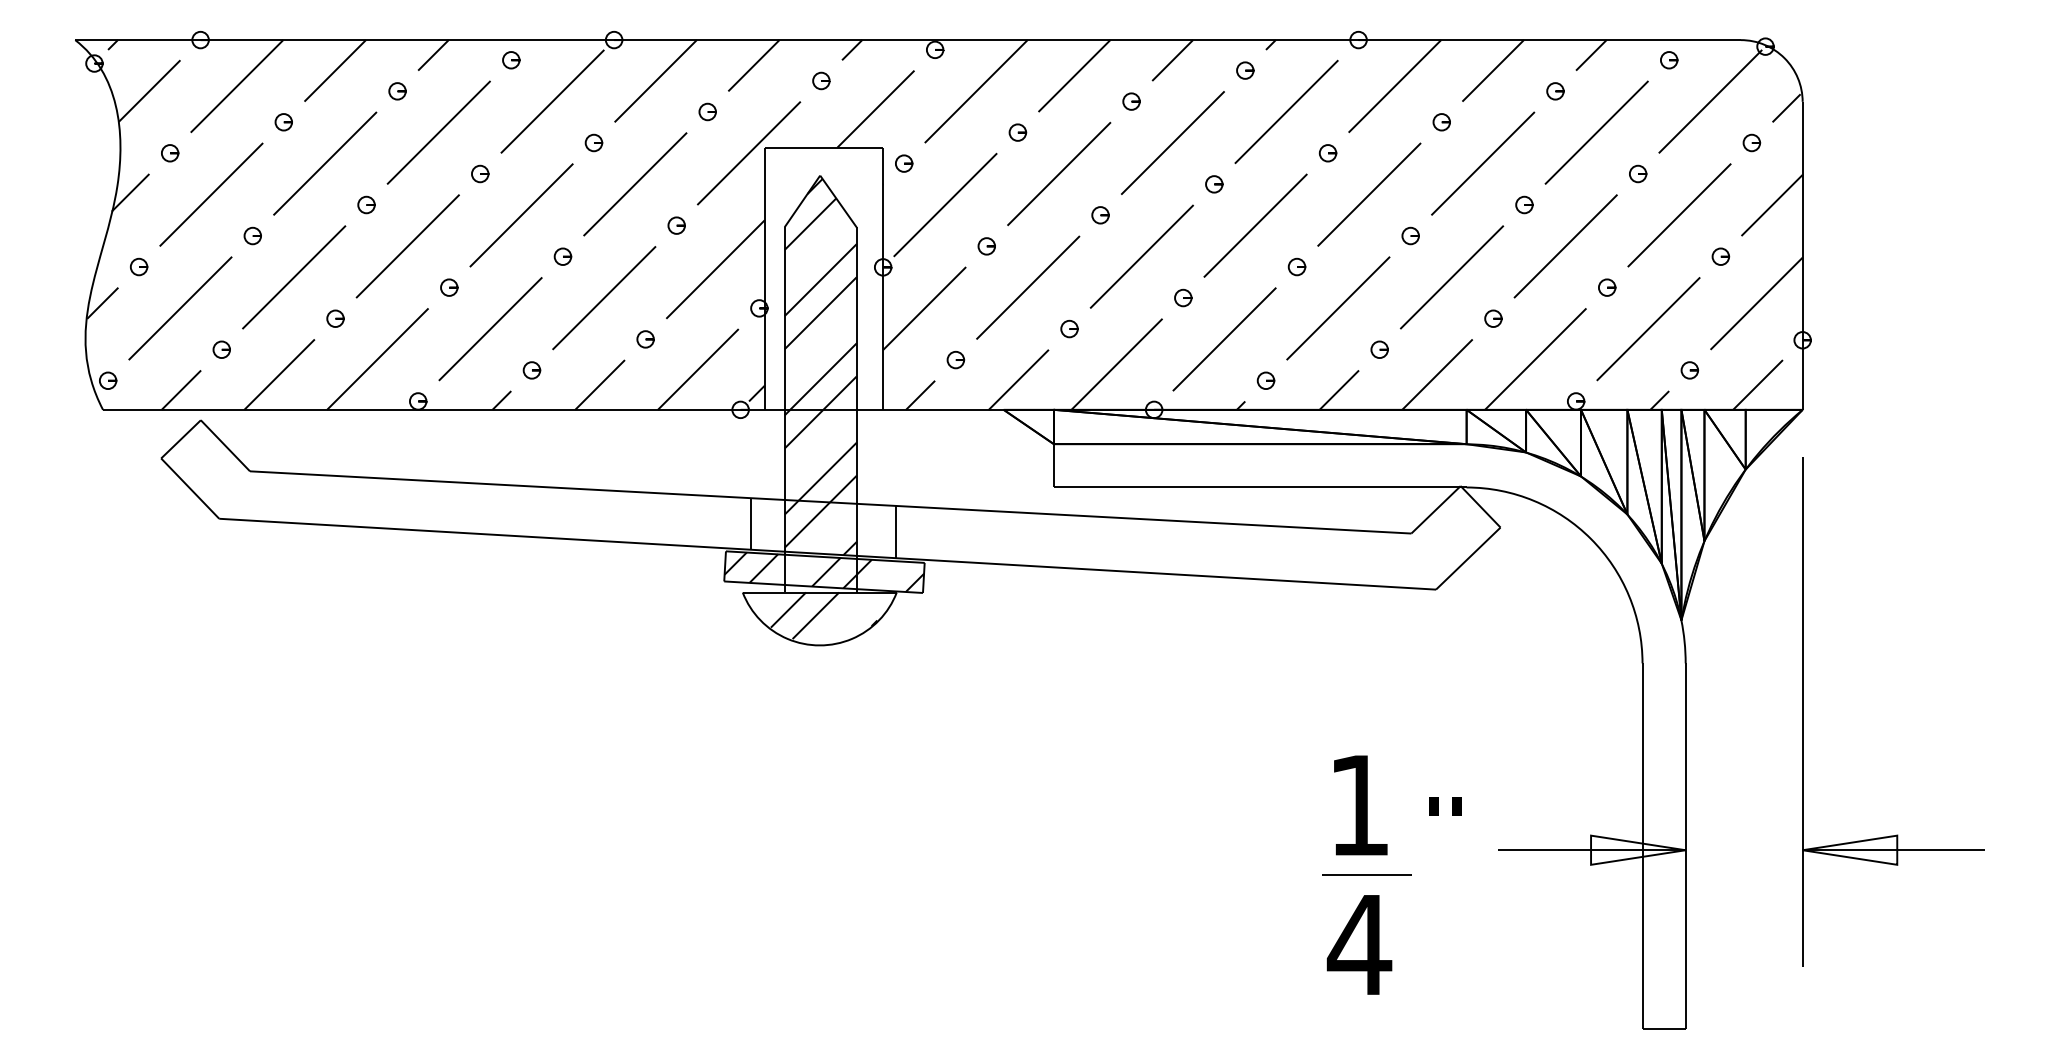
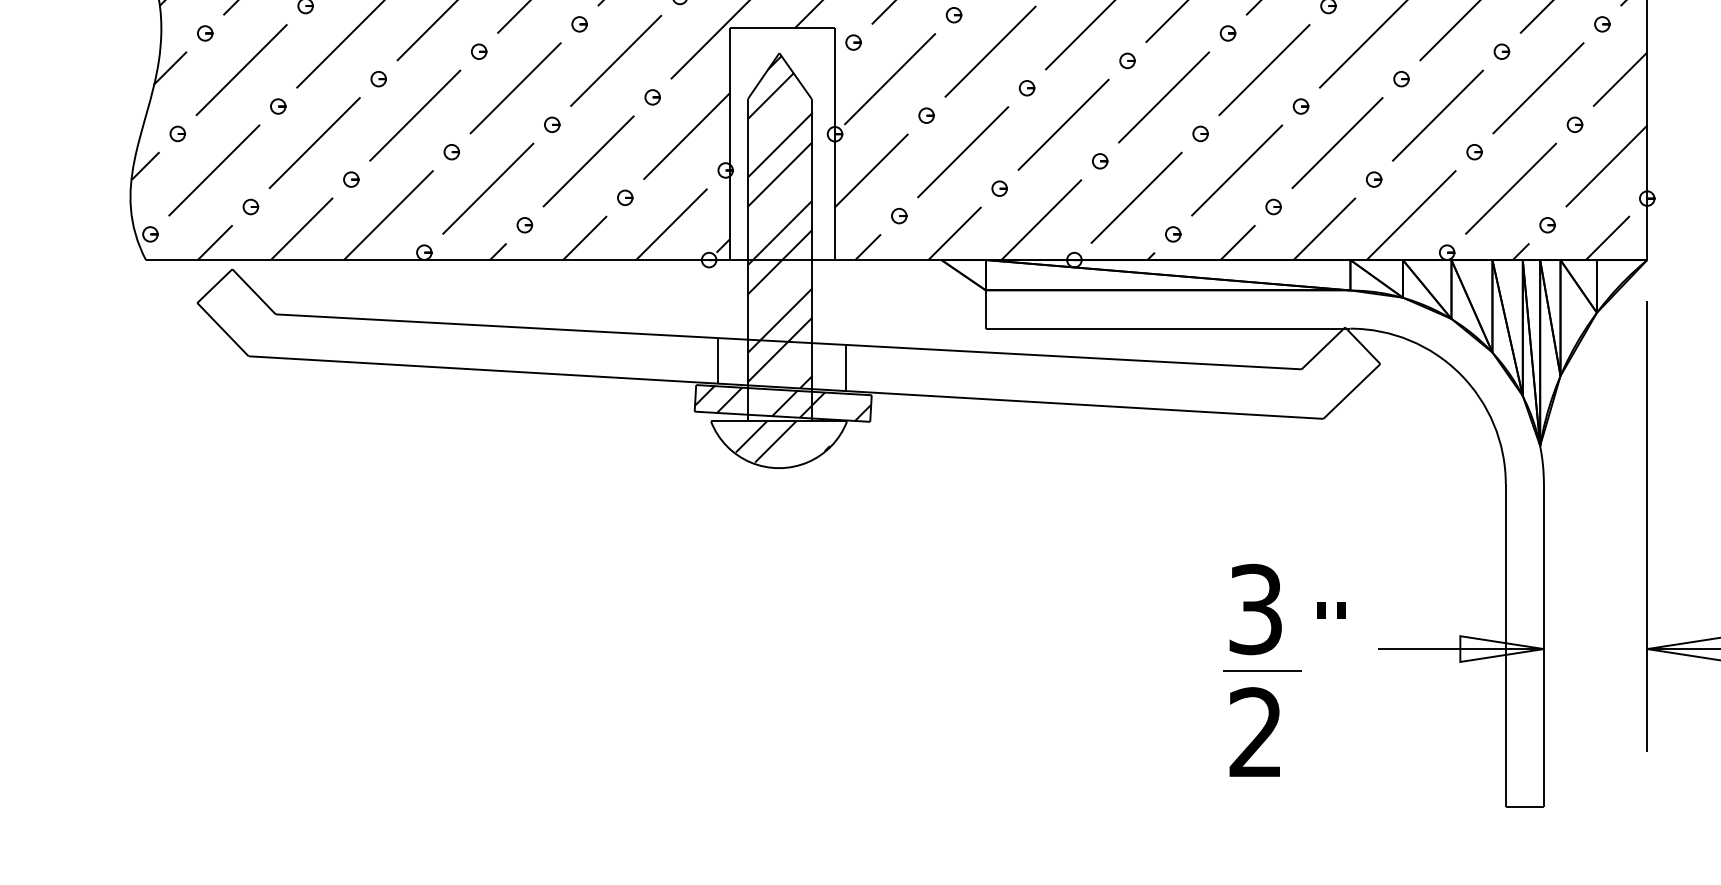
text: (1359, 805) -> (1255, 609), 1 -> 3
text: (1359, 943) -> (1255, 731), 4 -> 2

